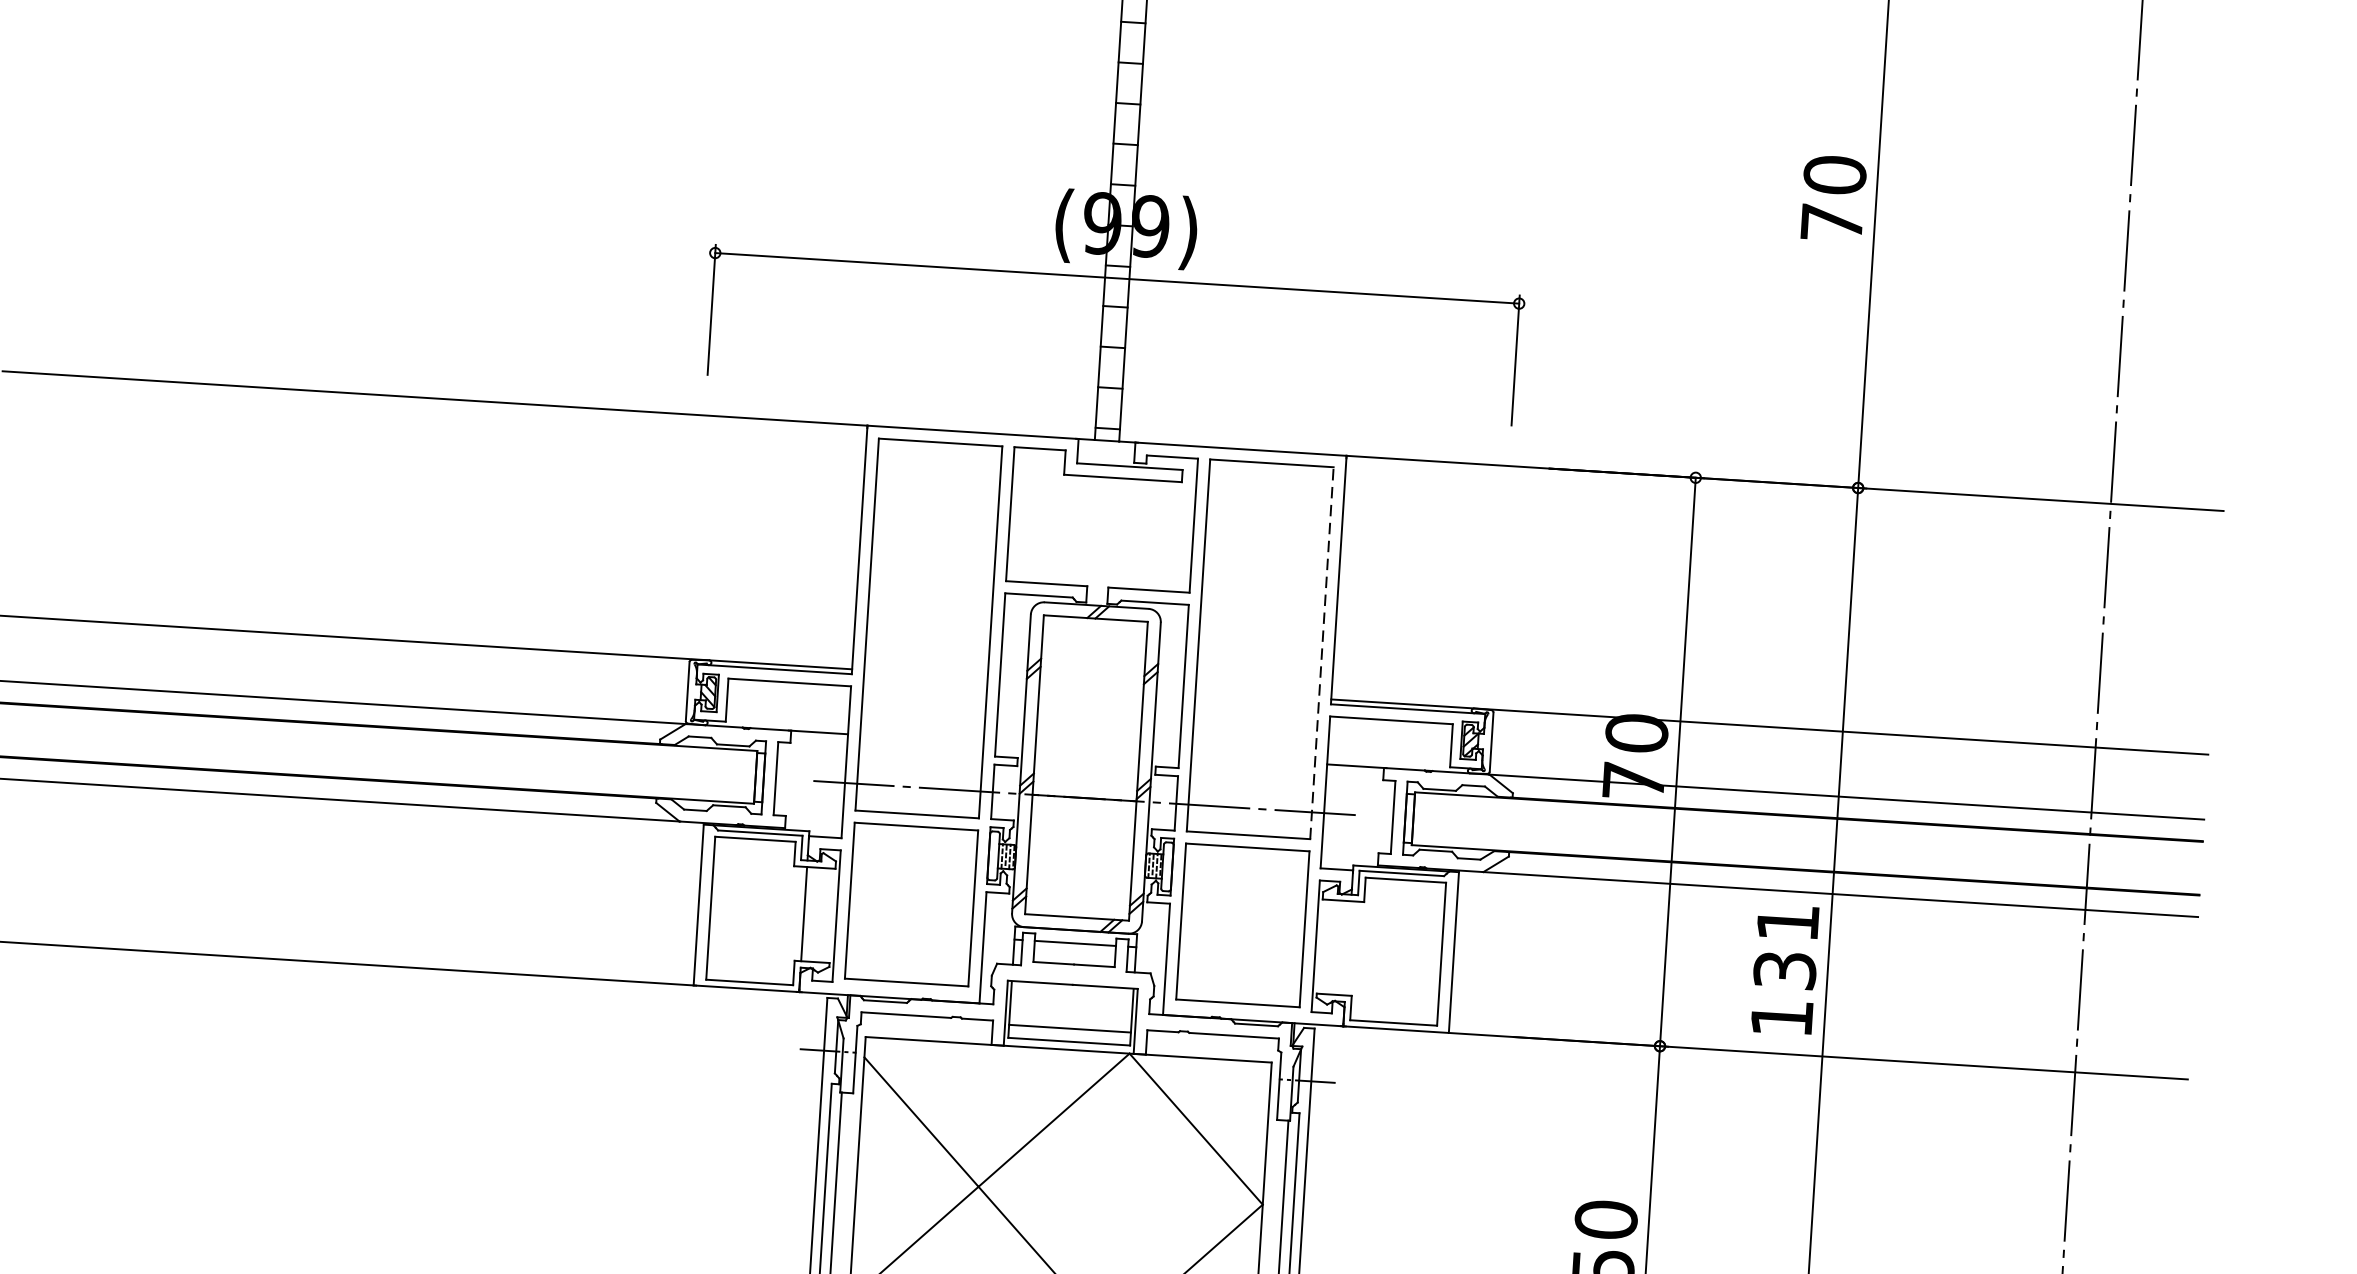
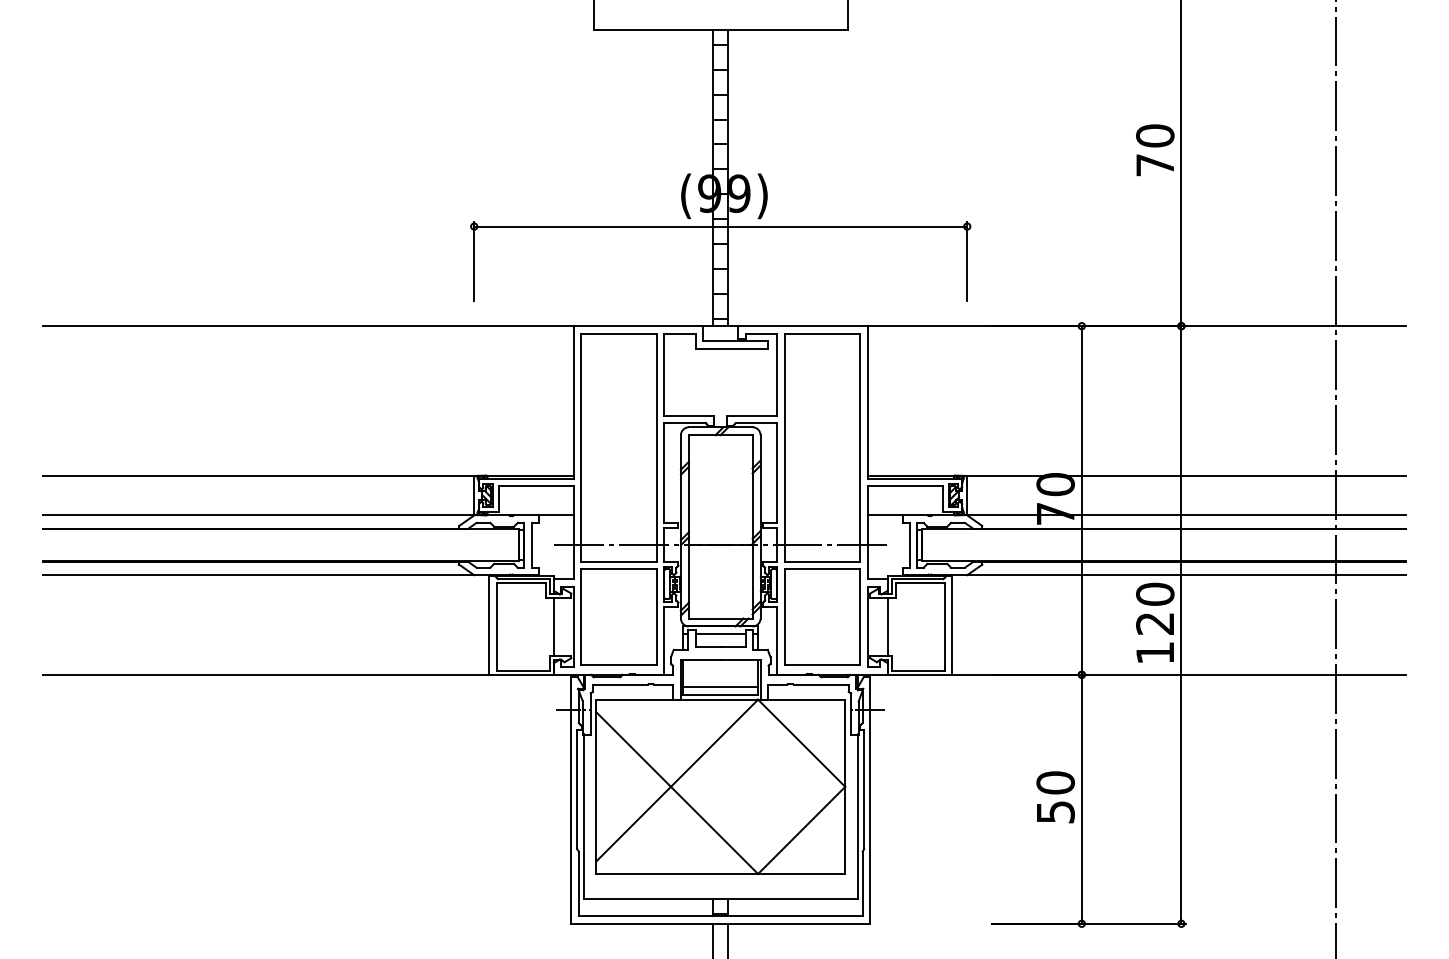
line: (1322, 652) -> (860, 447), dashed -> solid
text: (1786, 945) -> (1155, 608), 131 -> 120
line: (1348, 947) -> (887, 626), added

